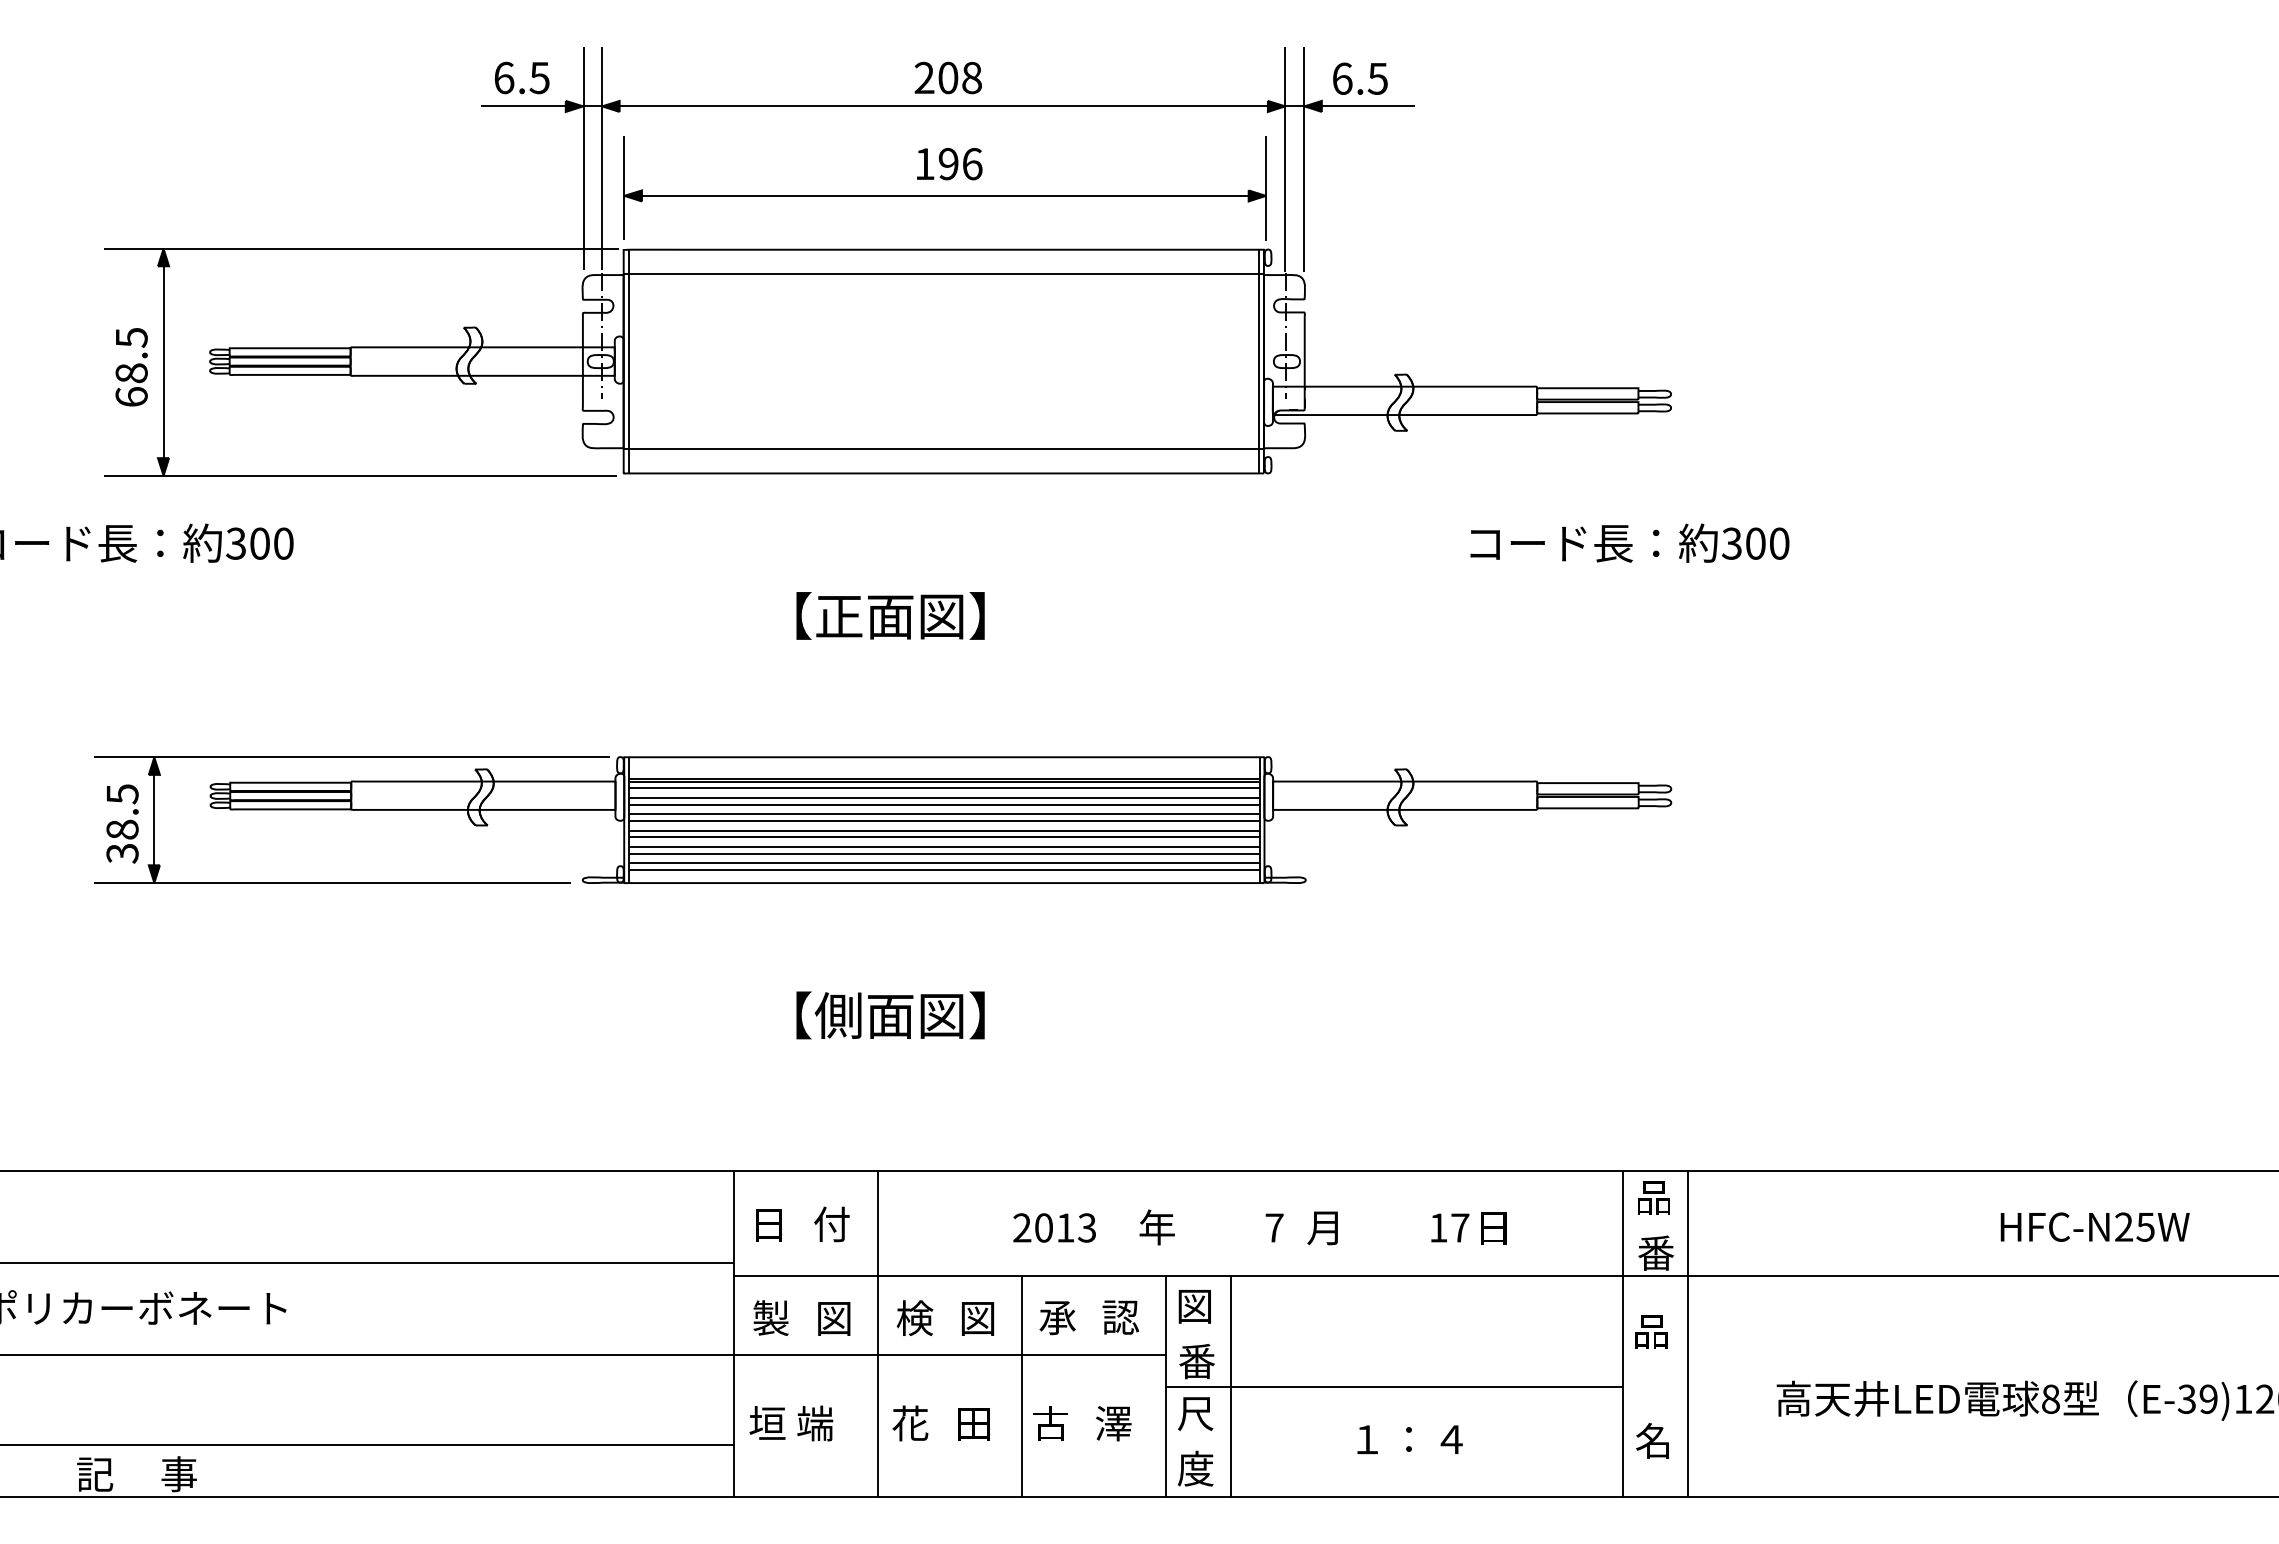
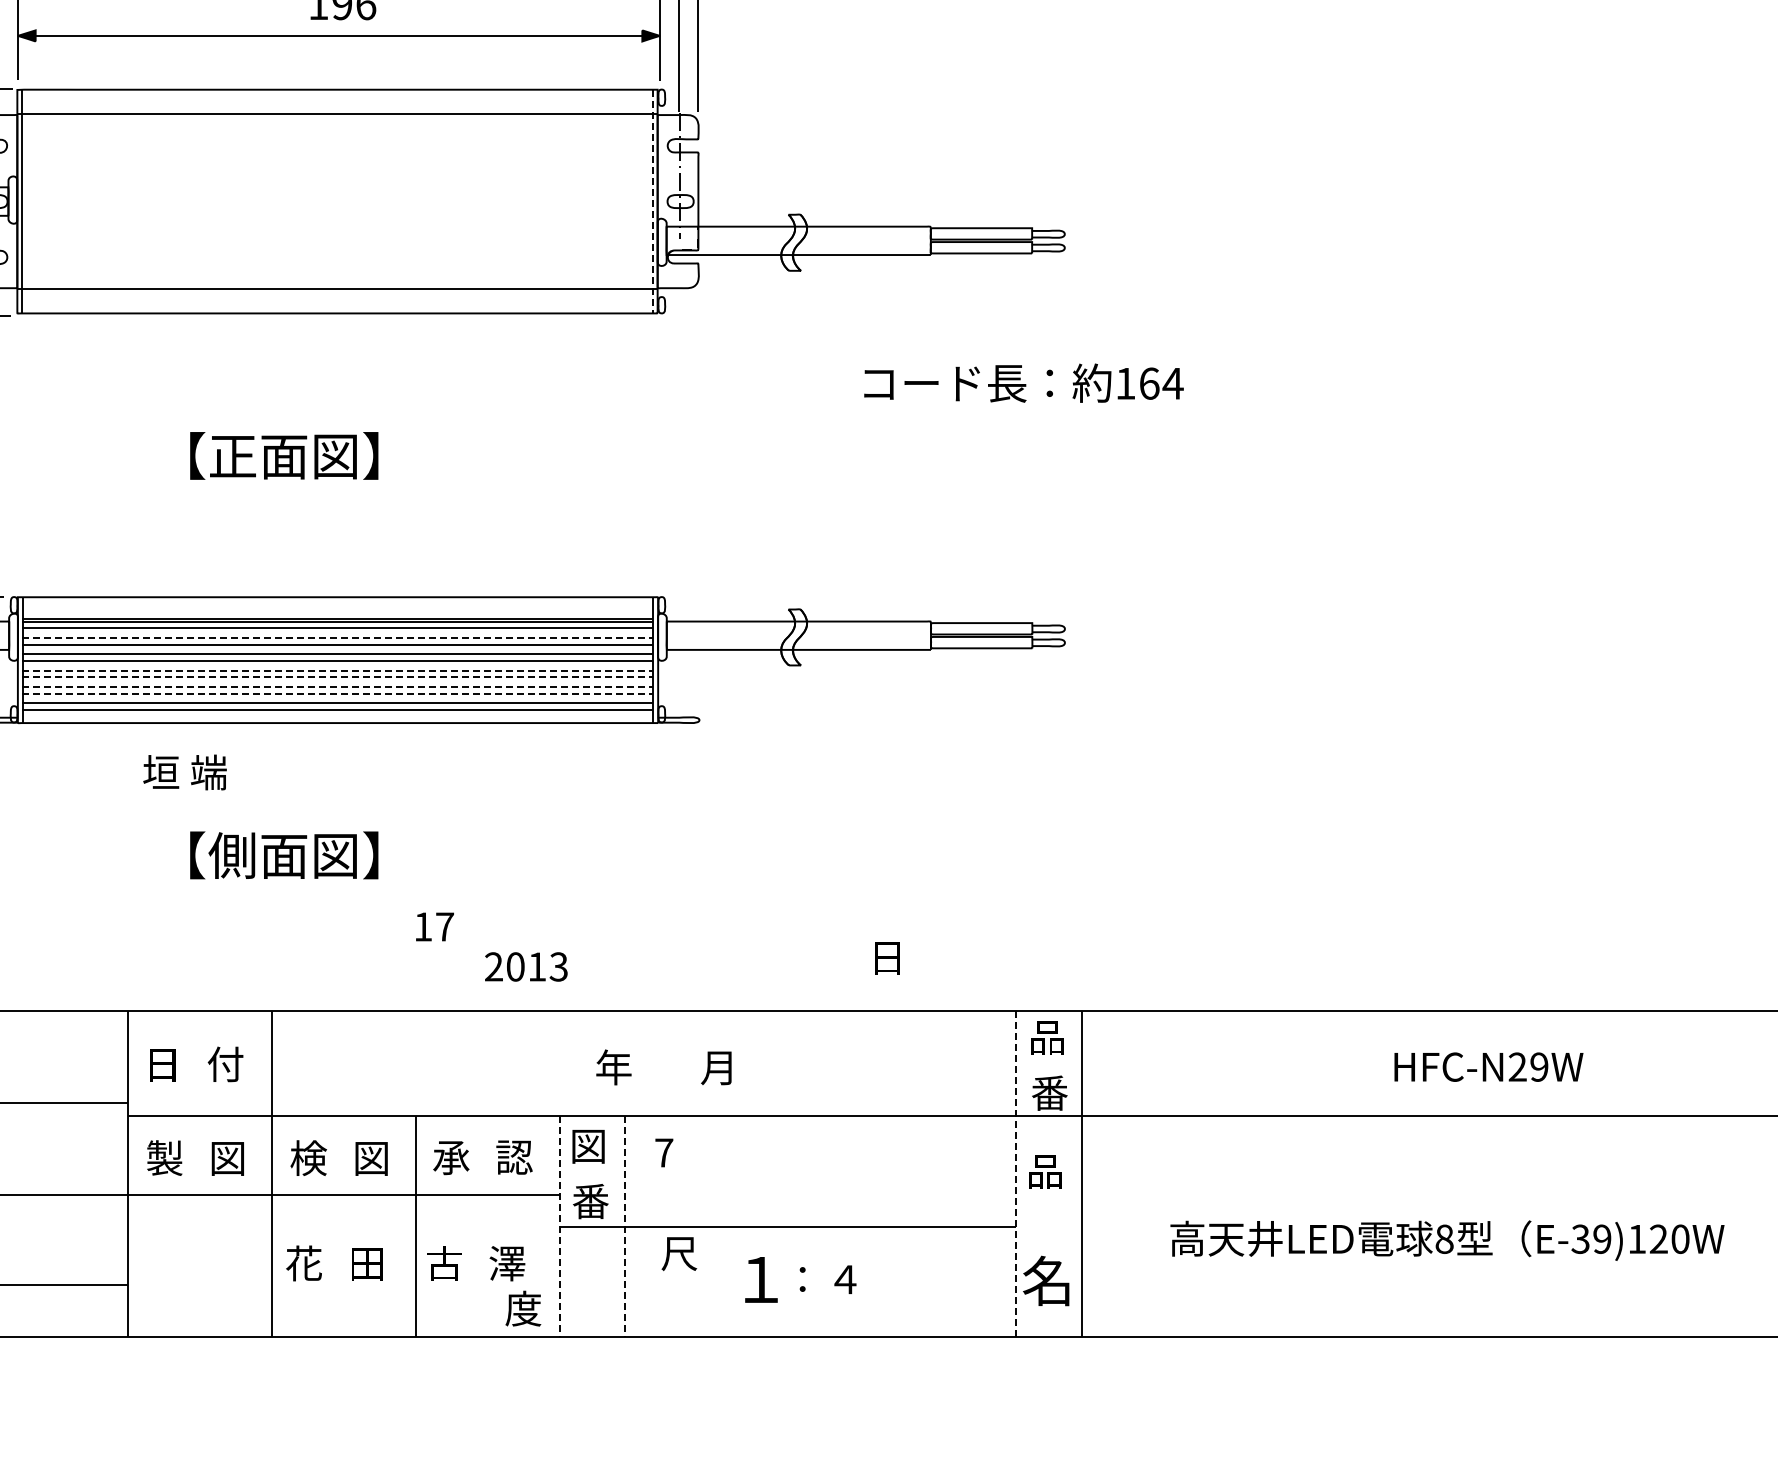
line: (1259, 361) -> (653, 201), solid -> dashed
text: (1755, 543) -> (1149, 383), 300 -> 164
line: (944, 798) -> (338, 638), solid -> dashed
line: (944, 830) -> (338, 670), solid -> dashed
line: (944, 837) -> (338, 677), solid -> dashed
line: (944, 847) -> (338, 687), solid -> dashed
line: (944, 853) -> (338, 693), solid -> dashed
text: (2145, 1226) -> (1539, 1066), HFC-N25W -> HFC-N29W
text: (1054, 1227) -> (526, 966), moved
text: (1156, 1227) -> (613, 1067), moved
text: (1274, 1227) -> (664, 1152), moved
text: (1450, 1227) -> (435, 926), moved
text: (1493, 1228) -> (887, 958), moved
line: (1622, 1334) -> (1016, 1174), solid -> dashed
line: (1165, 1386) -> (559, 1226), solid -> dashed
line: (1231, 1386) -> (625, 1226), solid -> dashed
part: (1195, 1413) -> (679, 1253), moved
text: (791, 1423) -> (185, 772), moved
part: (1367, 1439) -> (761, 1279), size x1.6
part: (1652, 1440) -> (1046, 1280), size x1.4
part: (1195, 1468) -> (523, 1308), moved

